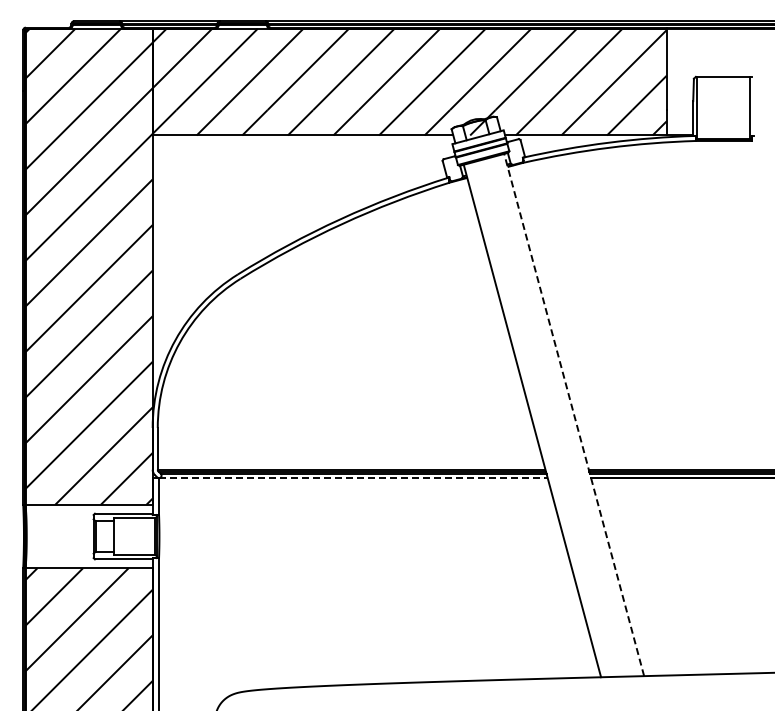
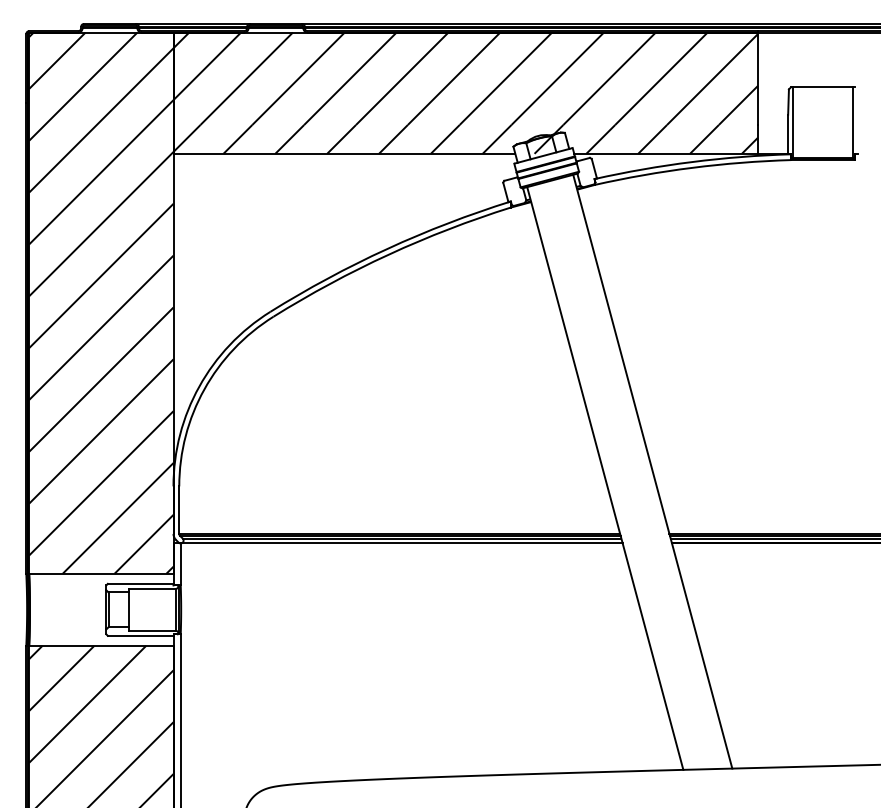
line: (574, 414) -> (653, 471), dashed -> solid
line: (353, 478) -> (401, 543), dashed -> solid

